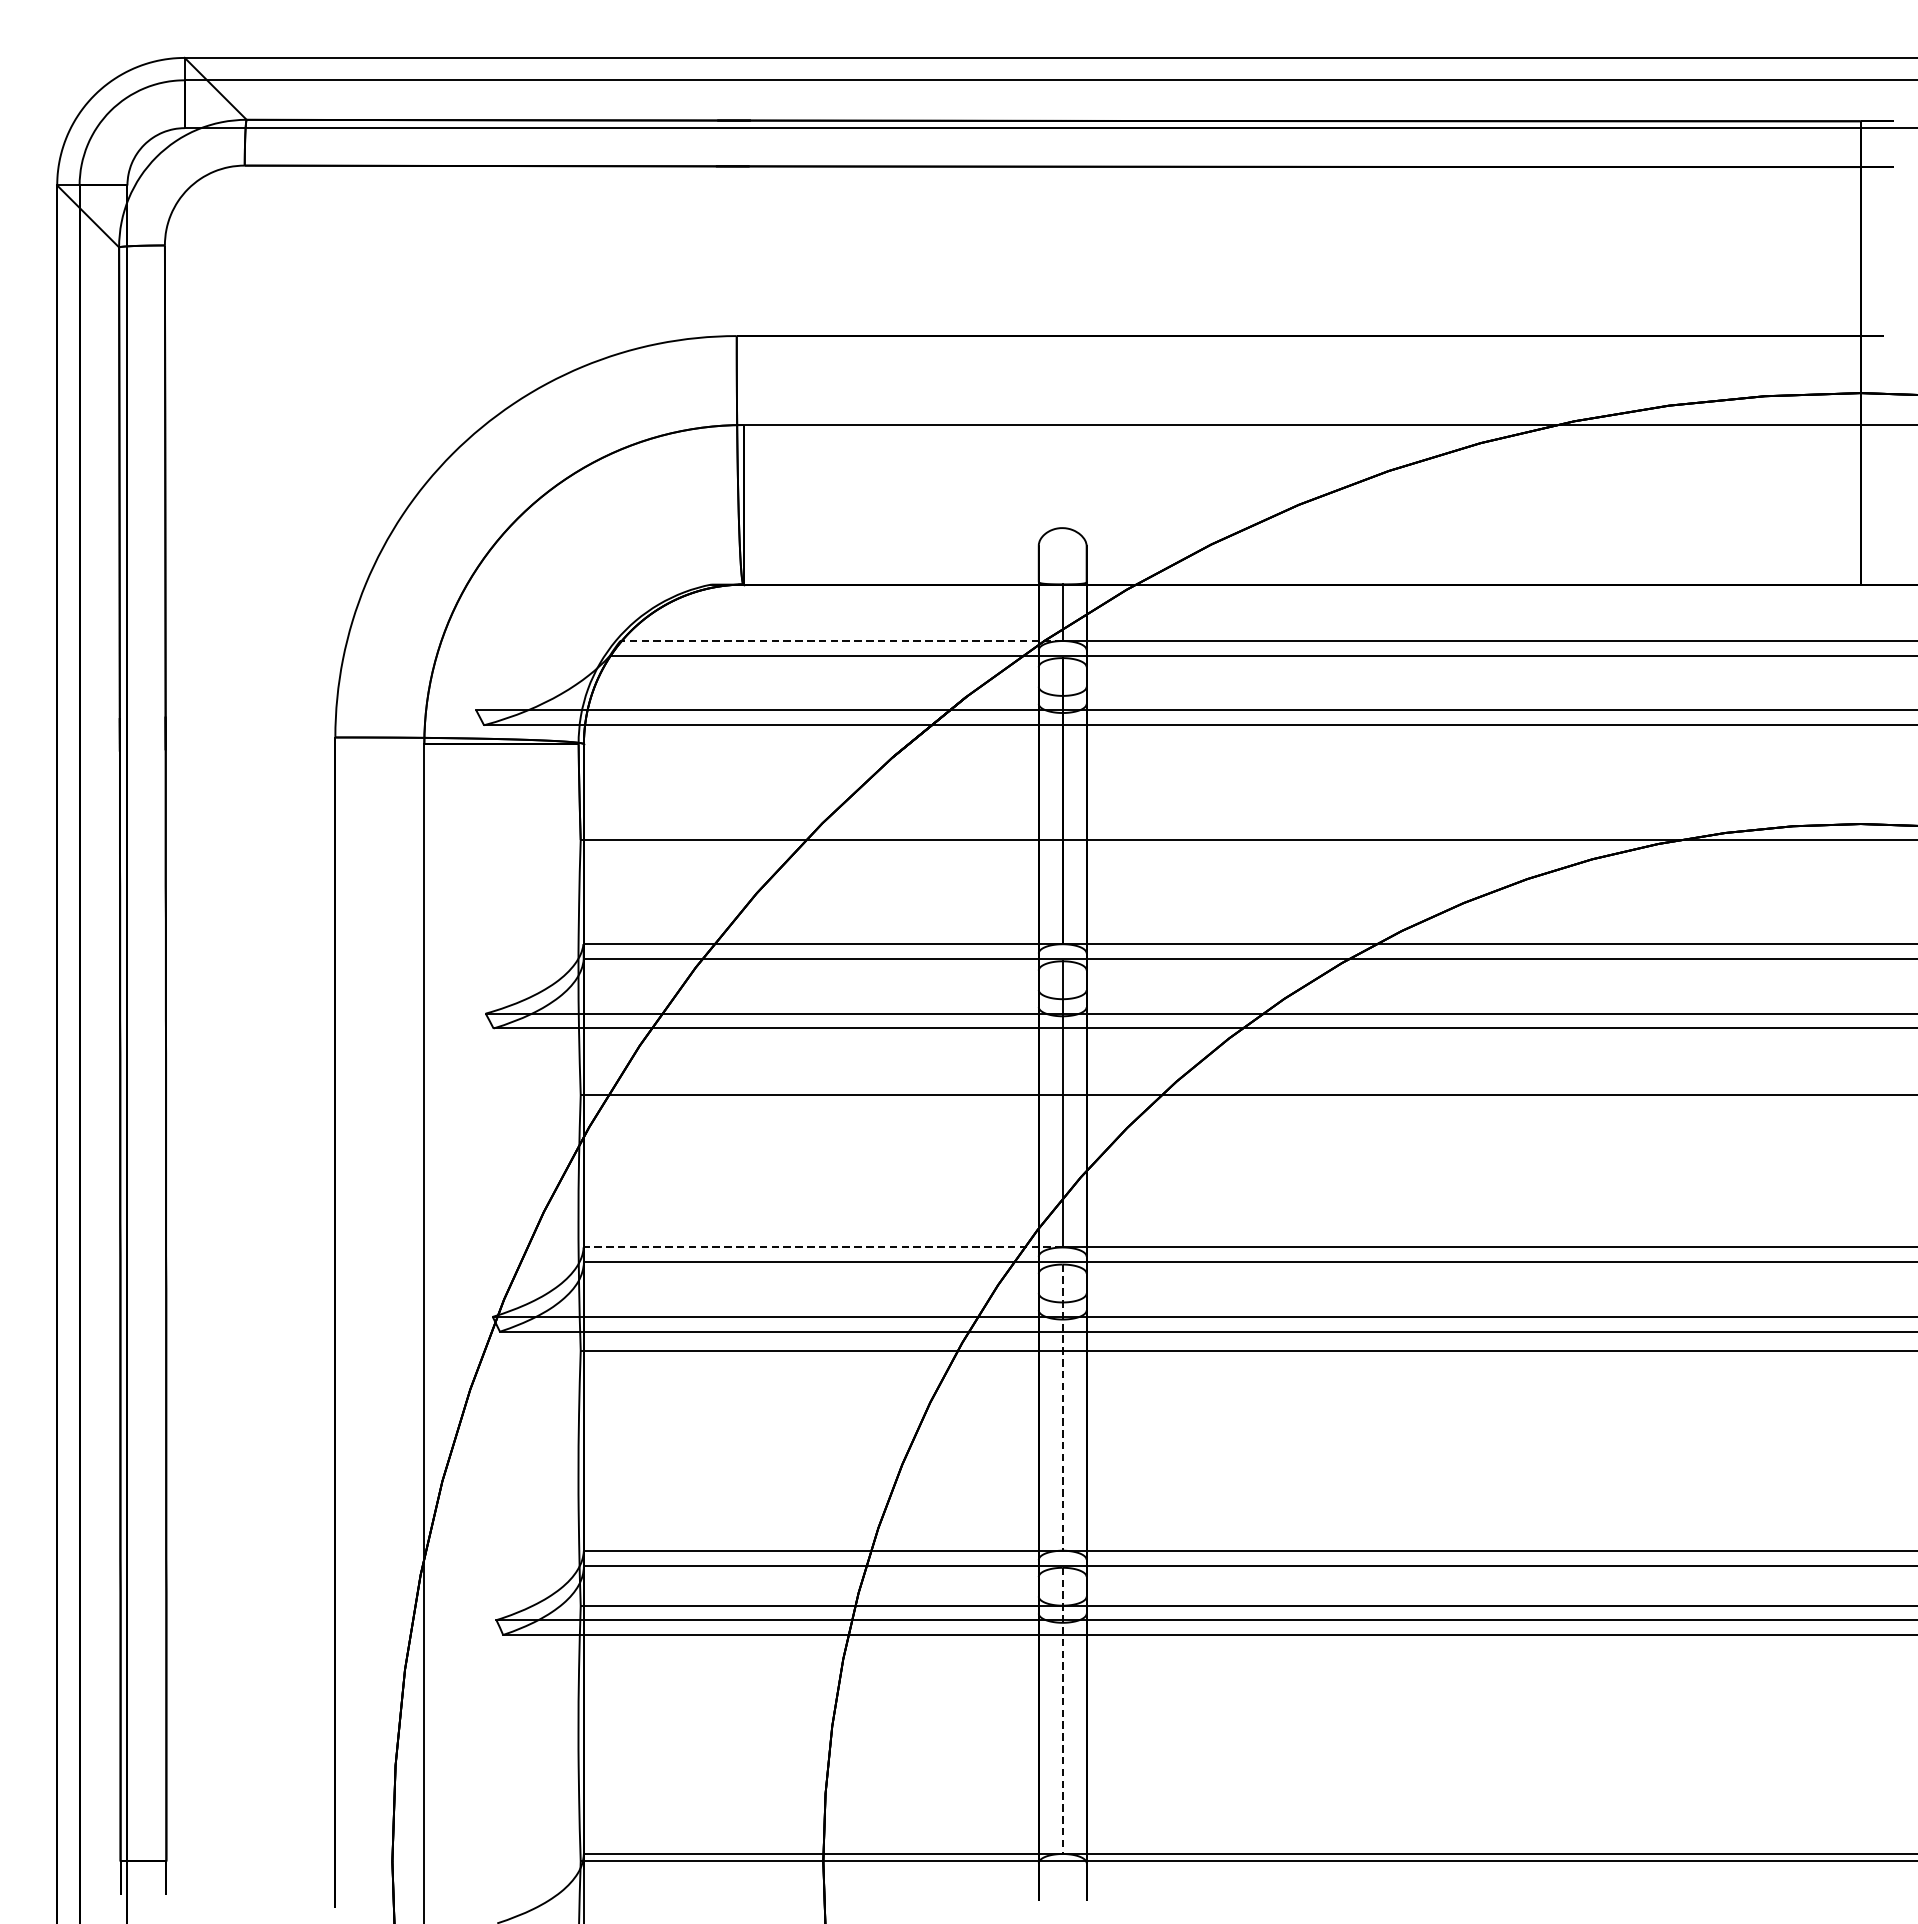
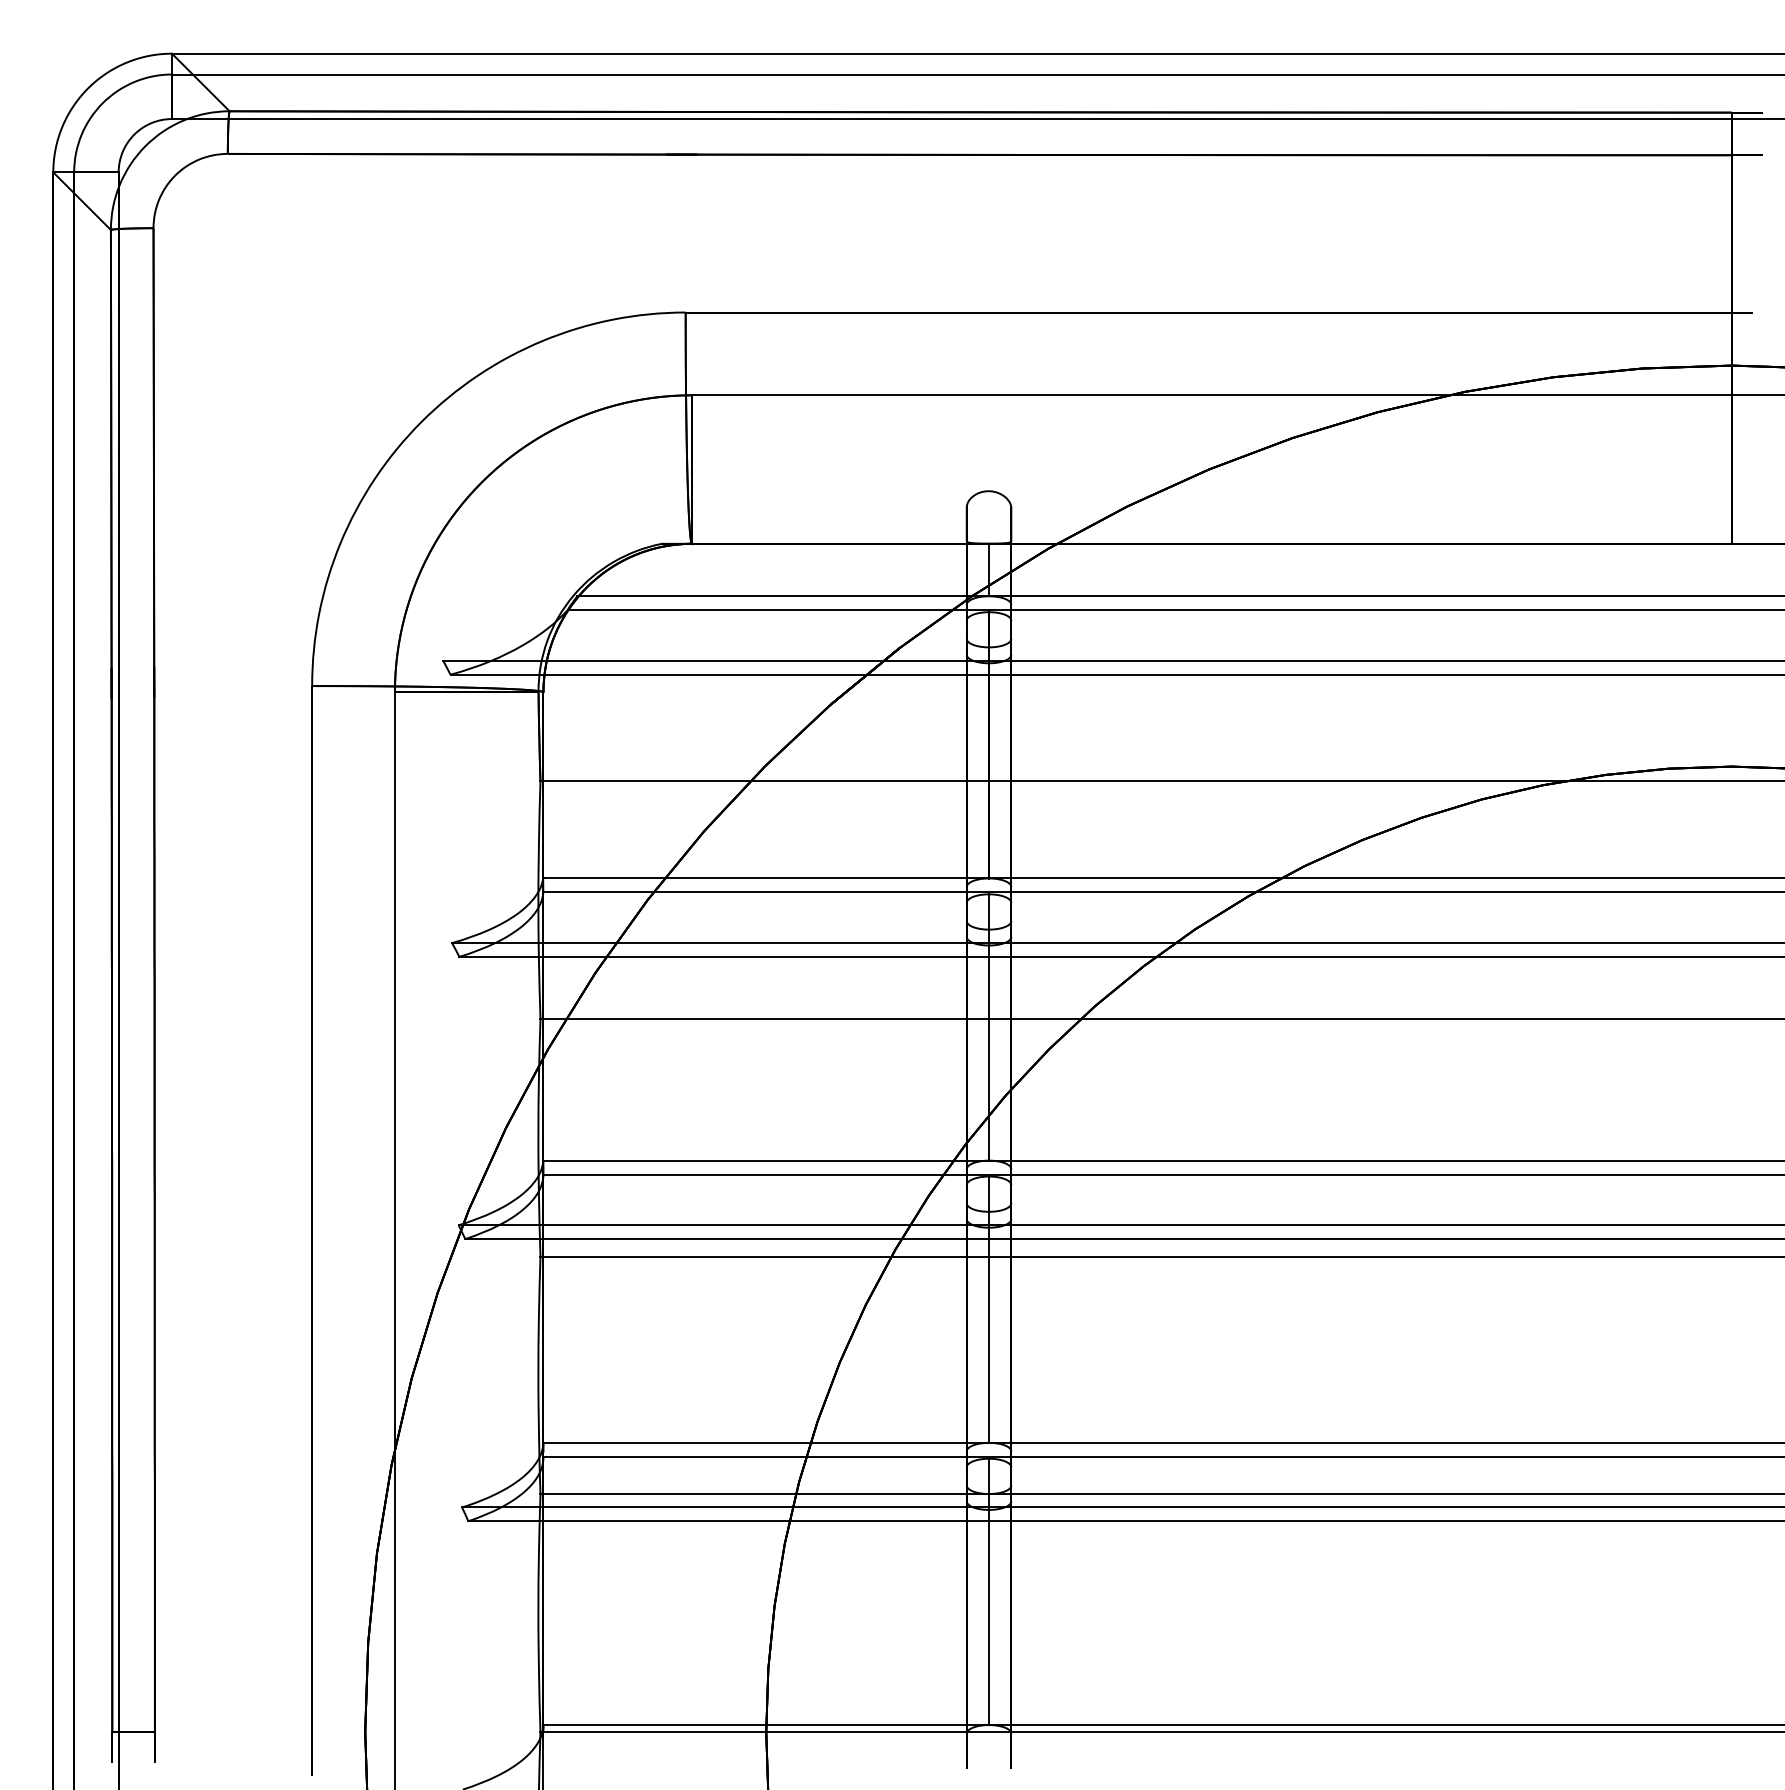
line: (841, 641) -> (783, 596), dashed -> solid
line: (823, 1247) -> (766, 1160), dashed -> solid
line: (1063, 1408) -> (989, 1310), dashed -> solid
line: (1063, 1711) -> (989, 1592), dashed -> solid

